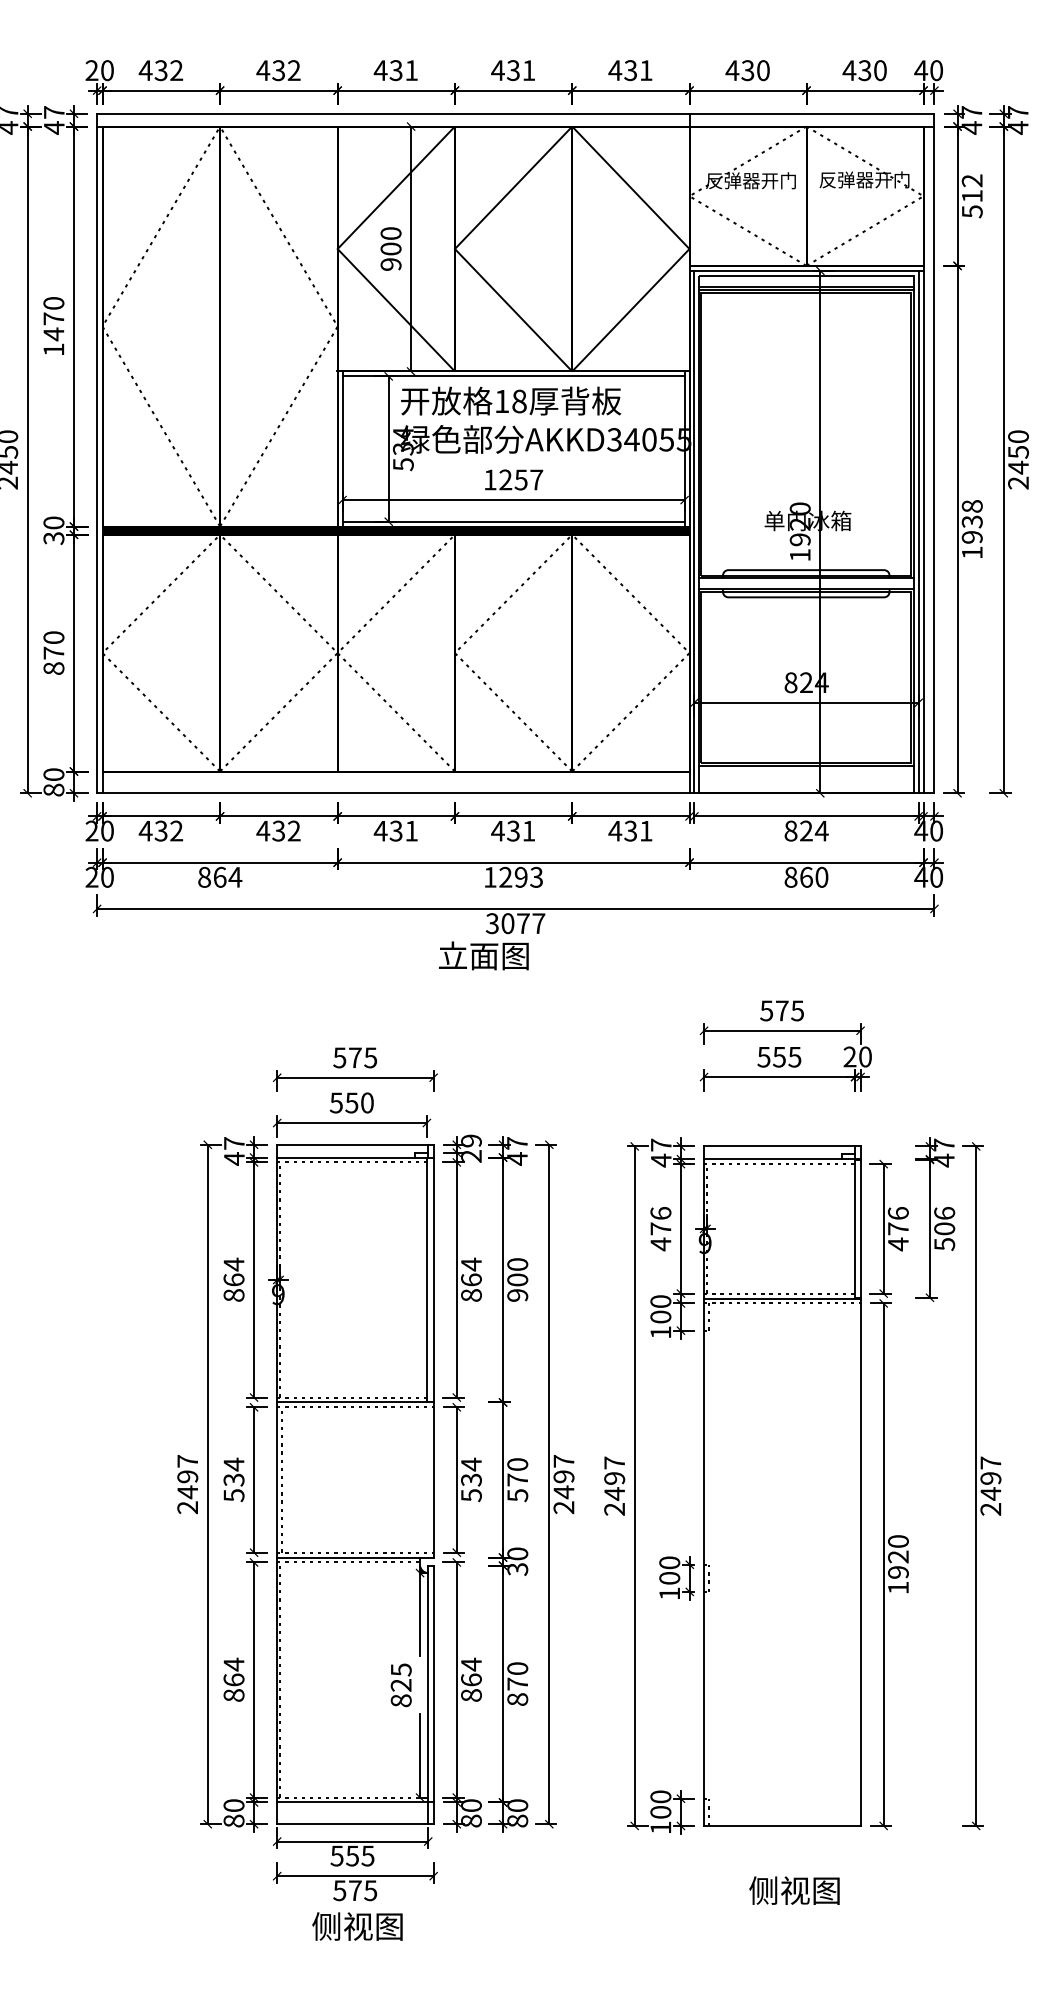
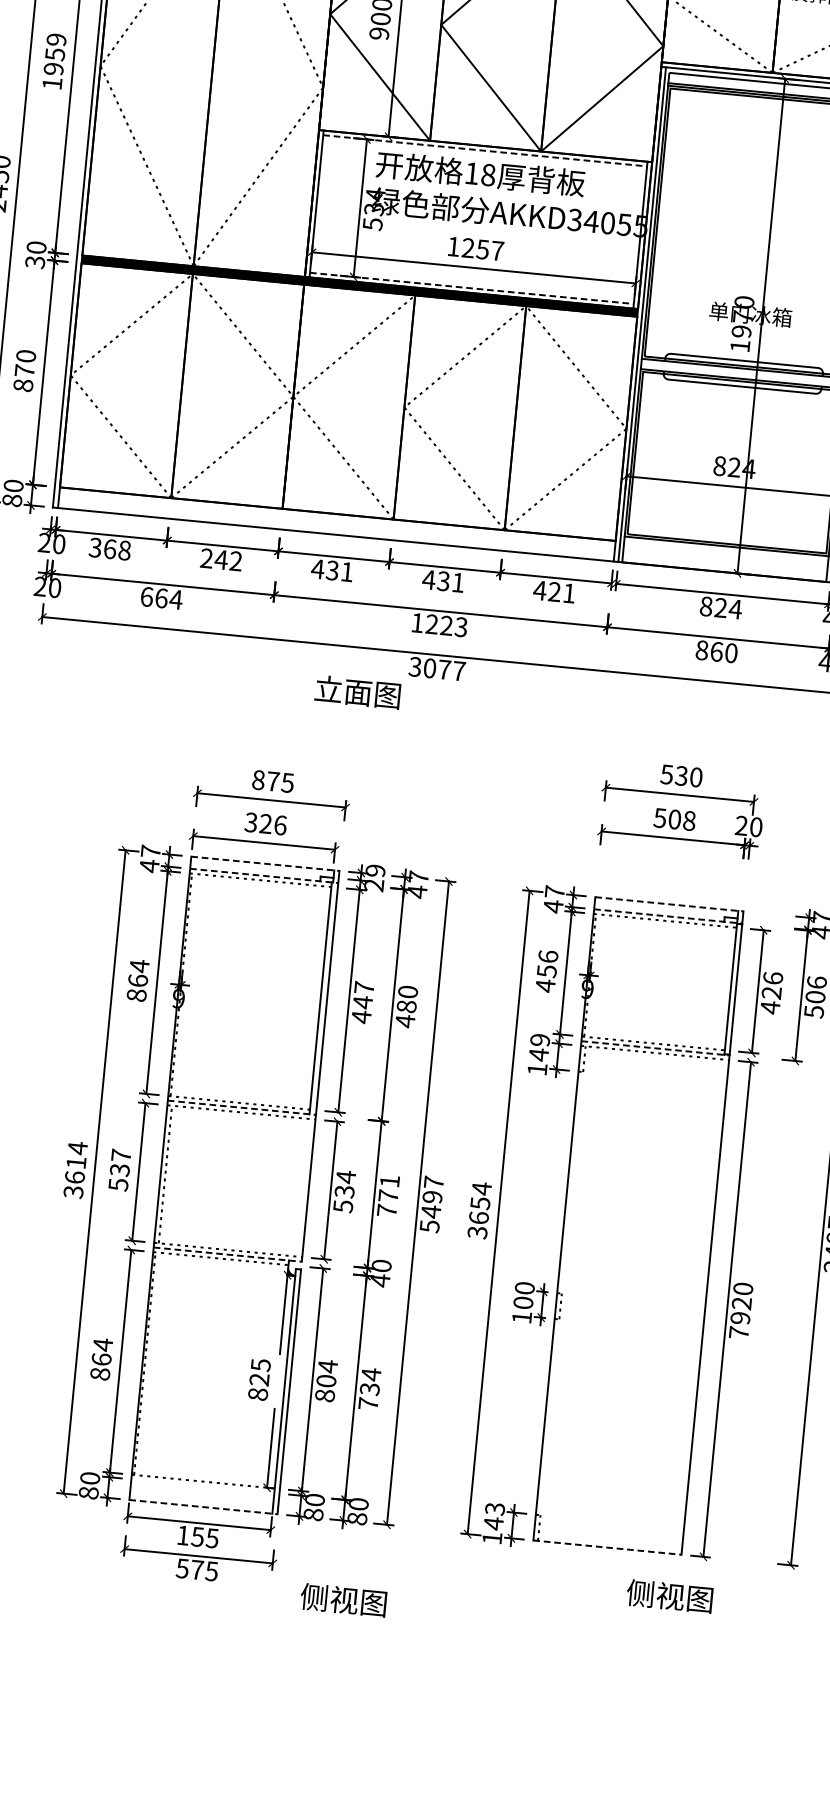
text: (53, 319) -> (54, 55), 1470 -> 1959
line: (514, 376) -> (486, 151), solid -> dashed
line: (514, 521) -> (472, 288), solid -> dashed
text: (799, 524) -> (742, 317), 1920 -> 1970
text: (160, 830) -> (109, 548), 432 -> 368
text: (270, 830) -> (213, 558), 432 -> 242
text: (630, 831) -> (554, 592), 431 -> 421
text: (204, 876) -> (146, 596), 864 -> 664
text: (520, 877) -> (446, 625), 1293 -> 1223
text: (483, 955) -> (357, 691), moved
text: (789, 1010) -> (688, 776), 575 -> 530
text: (787, 1056) -> (682, 819), 555 -> 508
text: (339, 1057) -> (258, 779), 575 -> 875
text: (351, 1102) -> (265, 823), 550 -> 326
line: (355, 1144) -> (265, 863), solid -> dashed
line: (782, 1146) -> (669, 904), solid -> dashed
line: (355, 1157) -> (264, 875), solid -> dashed
line: (782, 1159) -> (668, 916), solid -> dashed
text: (660, 1228) -> (546, 970), 476 -> 456
text: (897, 1228) -> (770, 992), 476 -> 426
text: (471, 1279) -> (362, 1001), 864 -> 447
text: (517, 1287) -> (405, 1013), 900 -> 480
line: (782, 1298) -> (655, 1048), solid -> dashed
text: (660, 1309) -> (539, 1047), 100 -> 149
line: (355, 1402) -> (241, 1107), solid -> dashed
text: (233, 1464) -> (120, 1155), 534 -> 537
text: (517, 1480) -> (388, 1196), 570 -> 771
text: (187, 1484) -> (75, 1170), 2497 -> 3614
text: (614, 1485) -> (479, 1210), 2497 -> 3654
text: (563, 1507) -> (429, 1226), 2497 -> 5497
line: (355, 1557) -> (227, 1254), solid -> dashed
text: (517, 1569) -> (380, 1280), 30 -> 40
text: (898, 1587) -> (739, 1332), 1920 -> 7920
text: (471, 1679) -> (326, 1380), 864 -> 804
text: (517, 1683) -> (369, 1388), 870 -> 734
line: (355, 1802) -> (205, 1486), removed
text: (660, 1804) -> (494, 1516), 100 -> 143
line: (355, 1824) -> (203, 1507), solid -> dashed
line: (782, 1825) -> (607, 1547), solid -> dashed
text: (336, 1855) -> (182, 1534), 555 -> 155
text: (794, 1890) -> (669, 1596), moved
text: (357, 1926) -> (343, 1600), moved

